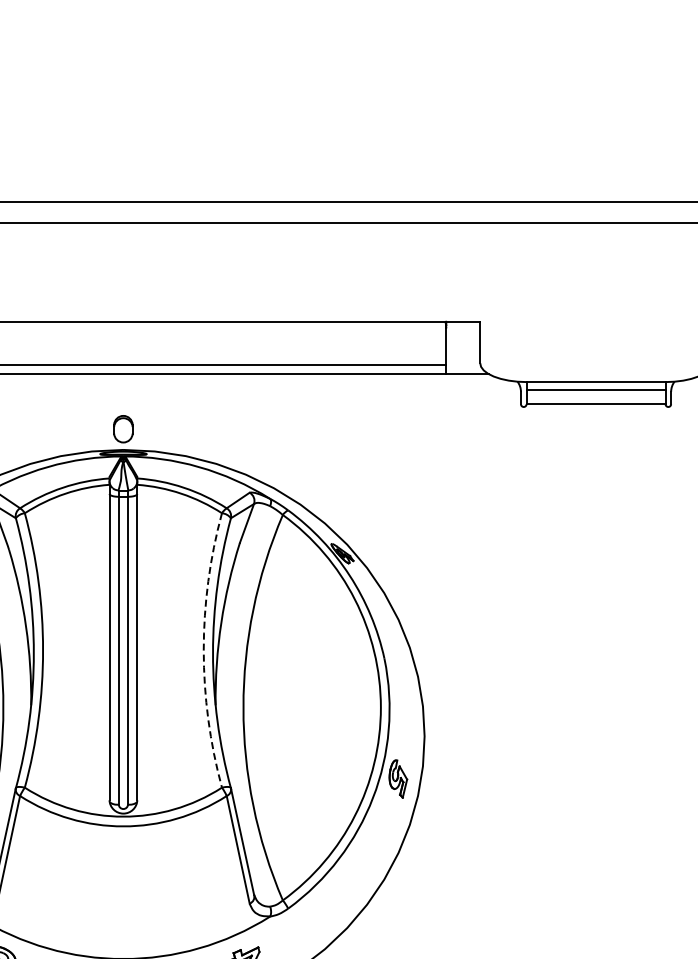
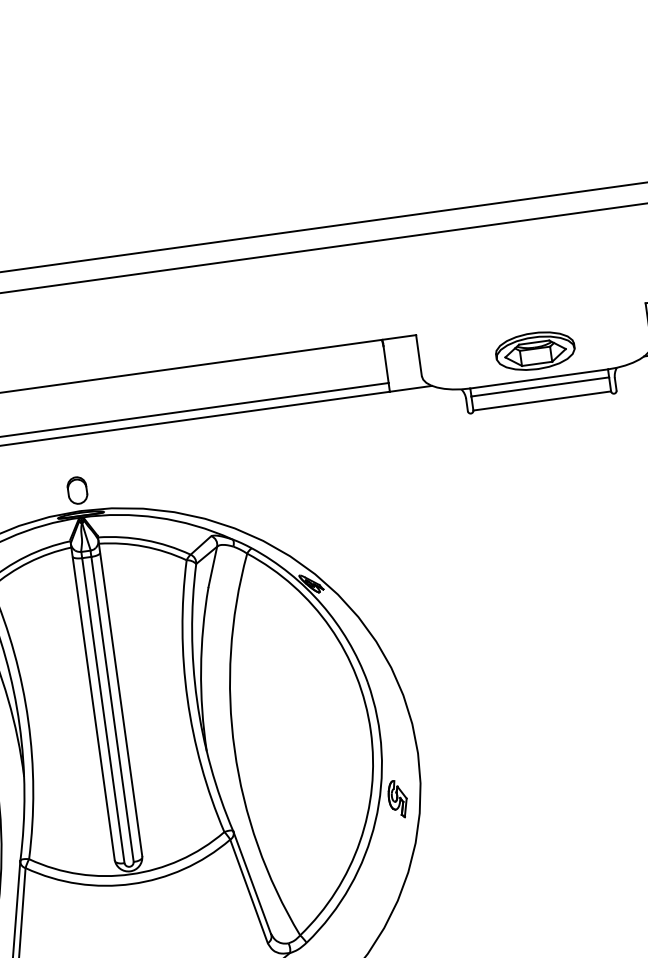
part: (596, 353) -> (535, 350), added
arc: (203, 650) -> (187, 698), dashed -> solid

